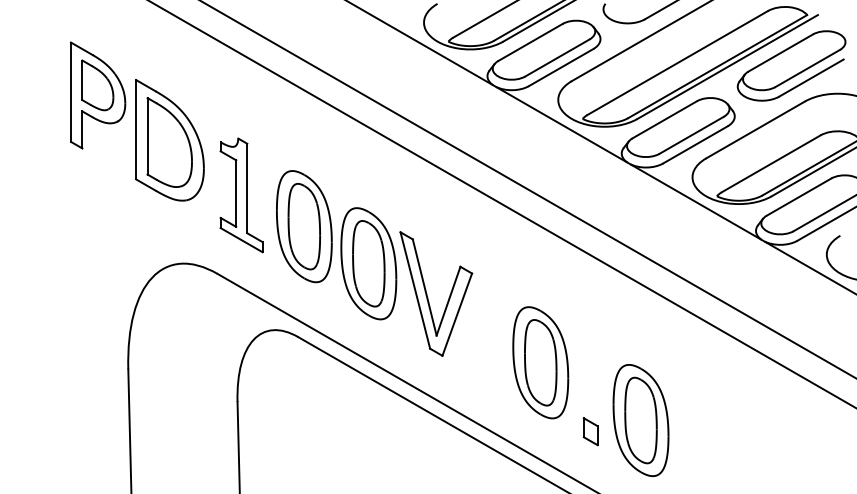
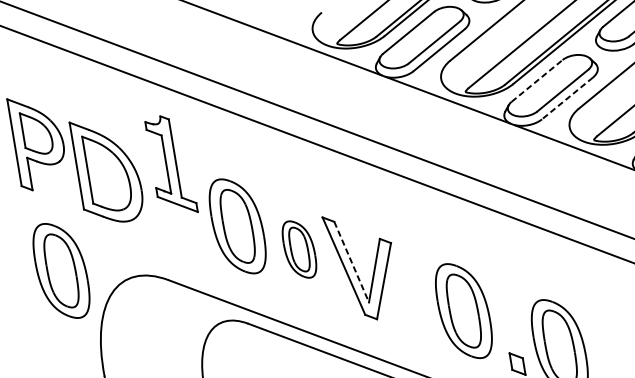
line: (665, 119) -> (537, 80), solid -> dashed
line: (695, 145) -> (567, 98), solid -> dashed
part: (241, 195) -> (171, 165), moved
part: (99, 243) -> (61, 270), added
part: (368, 263) -> (299, 249), size x0.6
line: (424, 287) -> (351, 262), solid -> dashed

